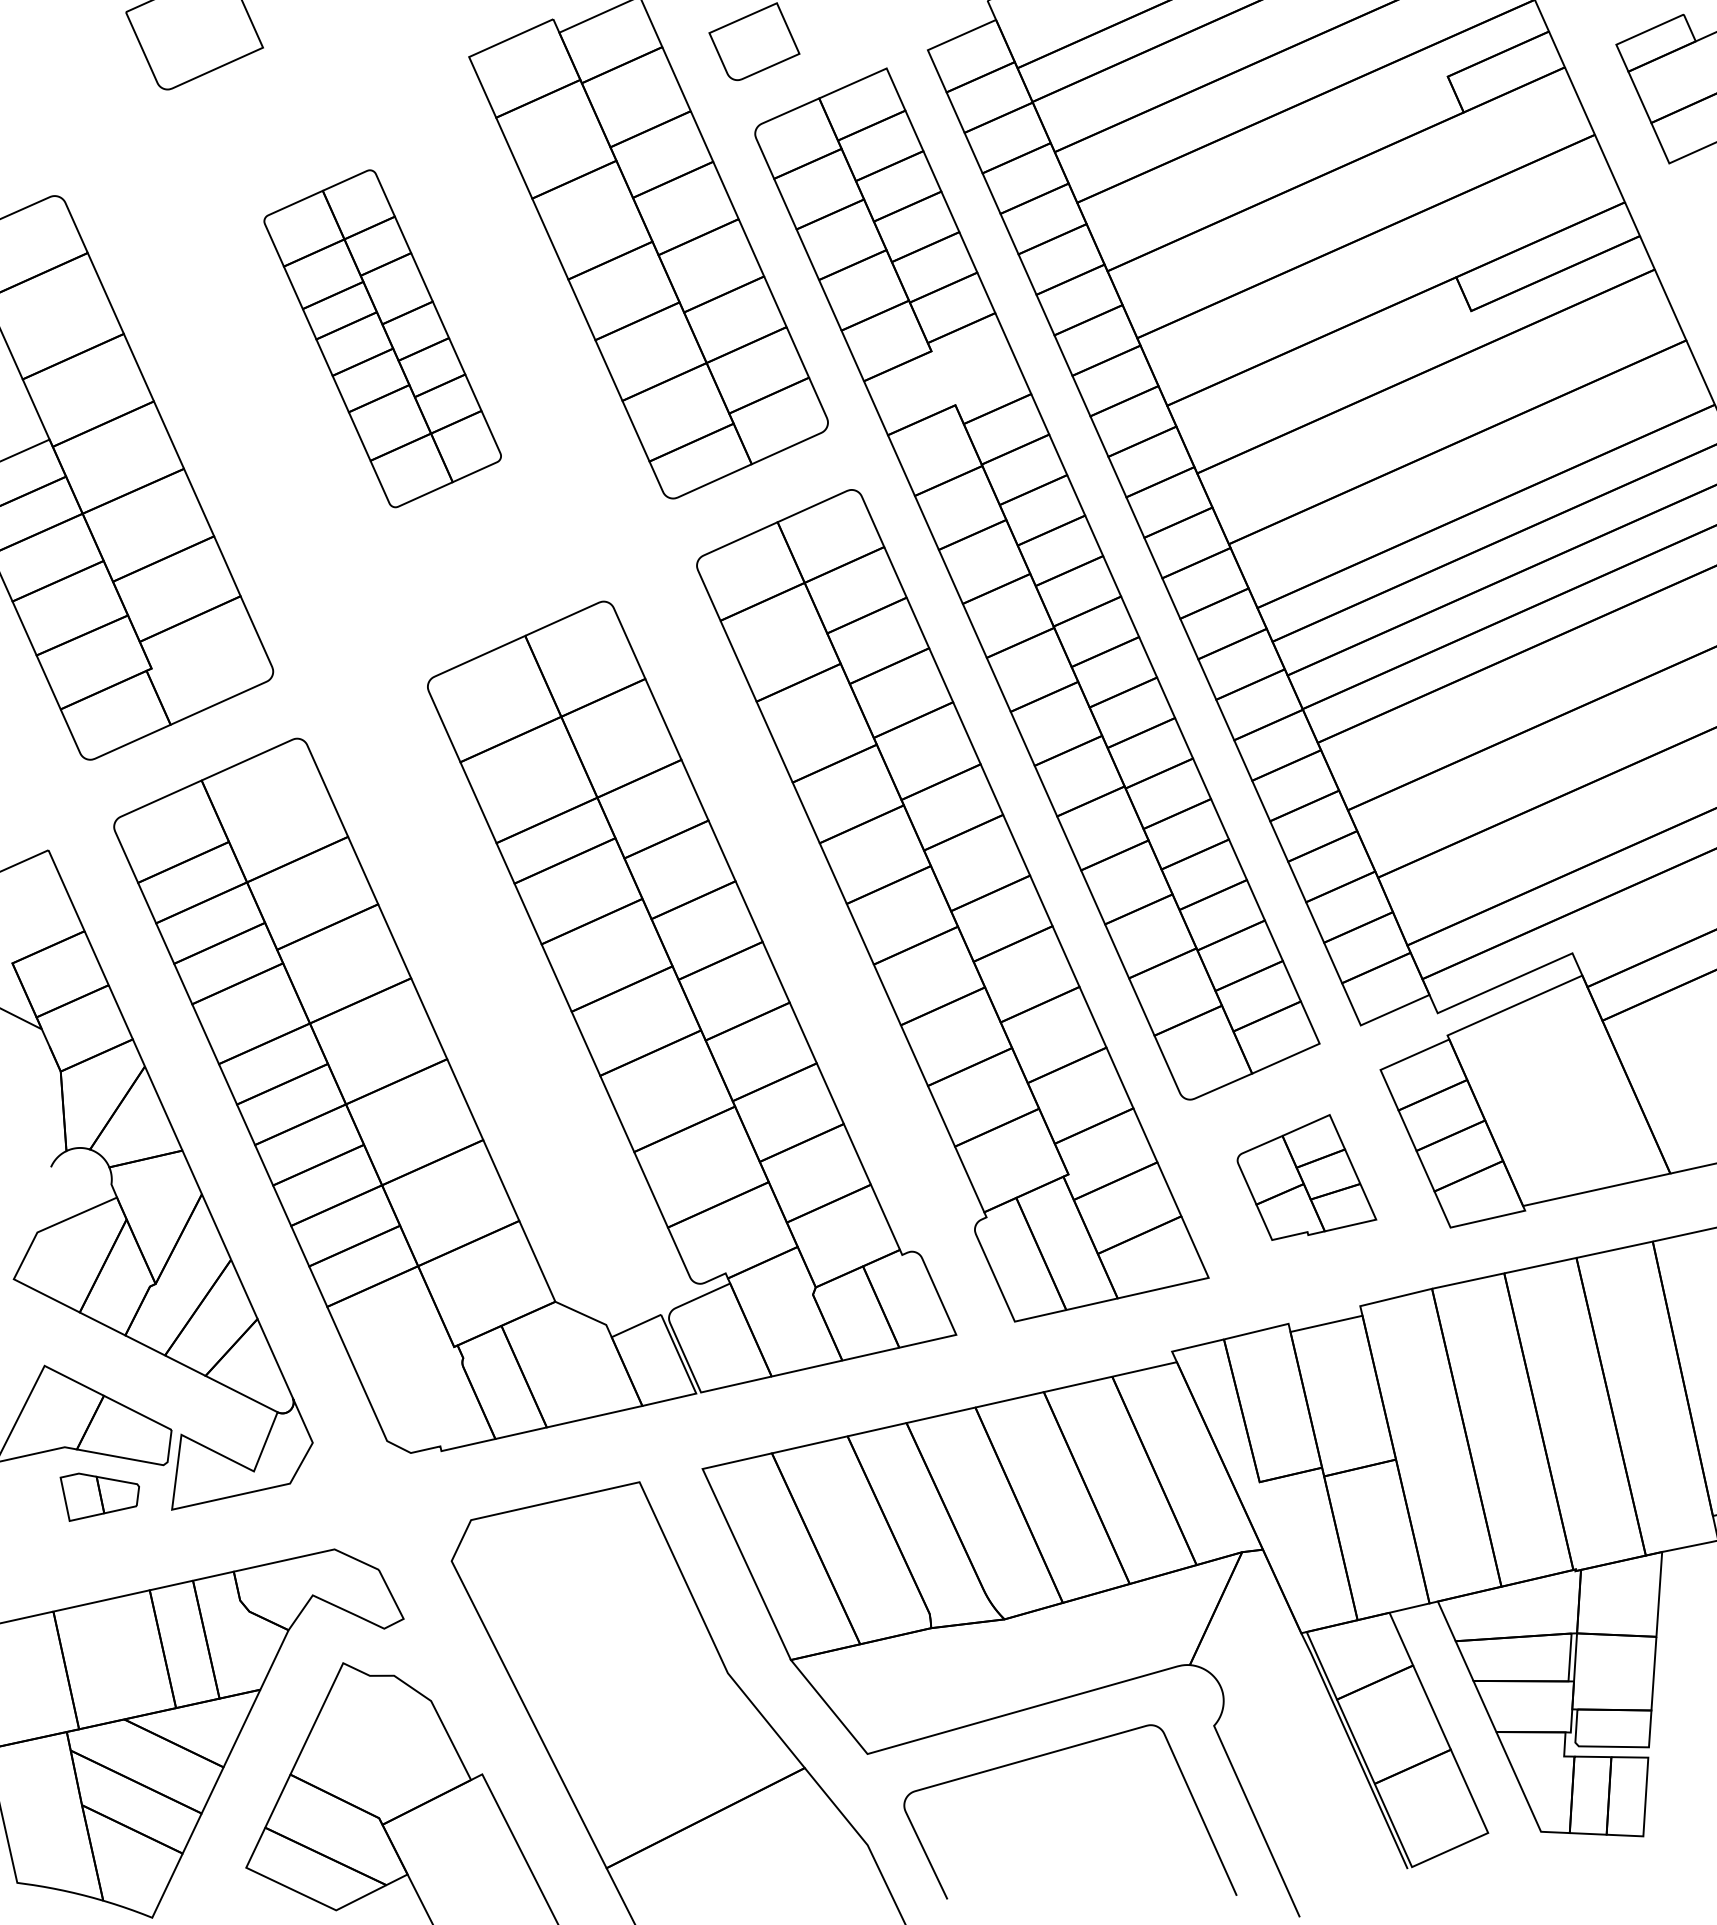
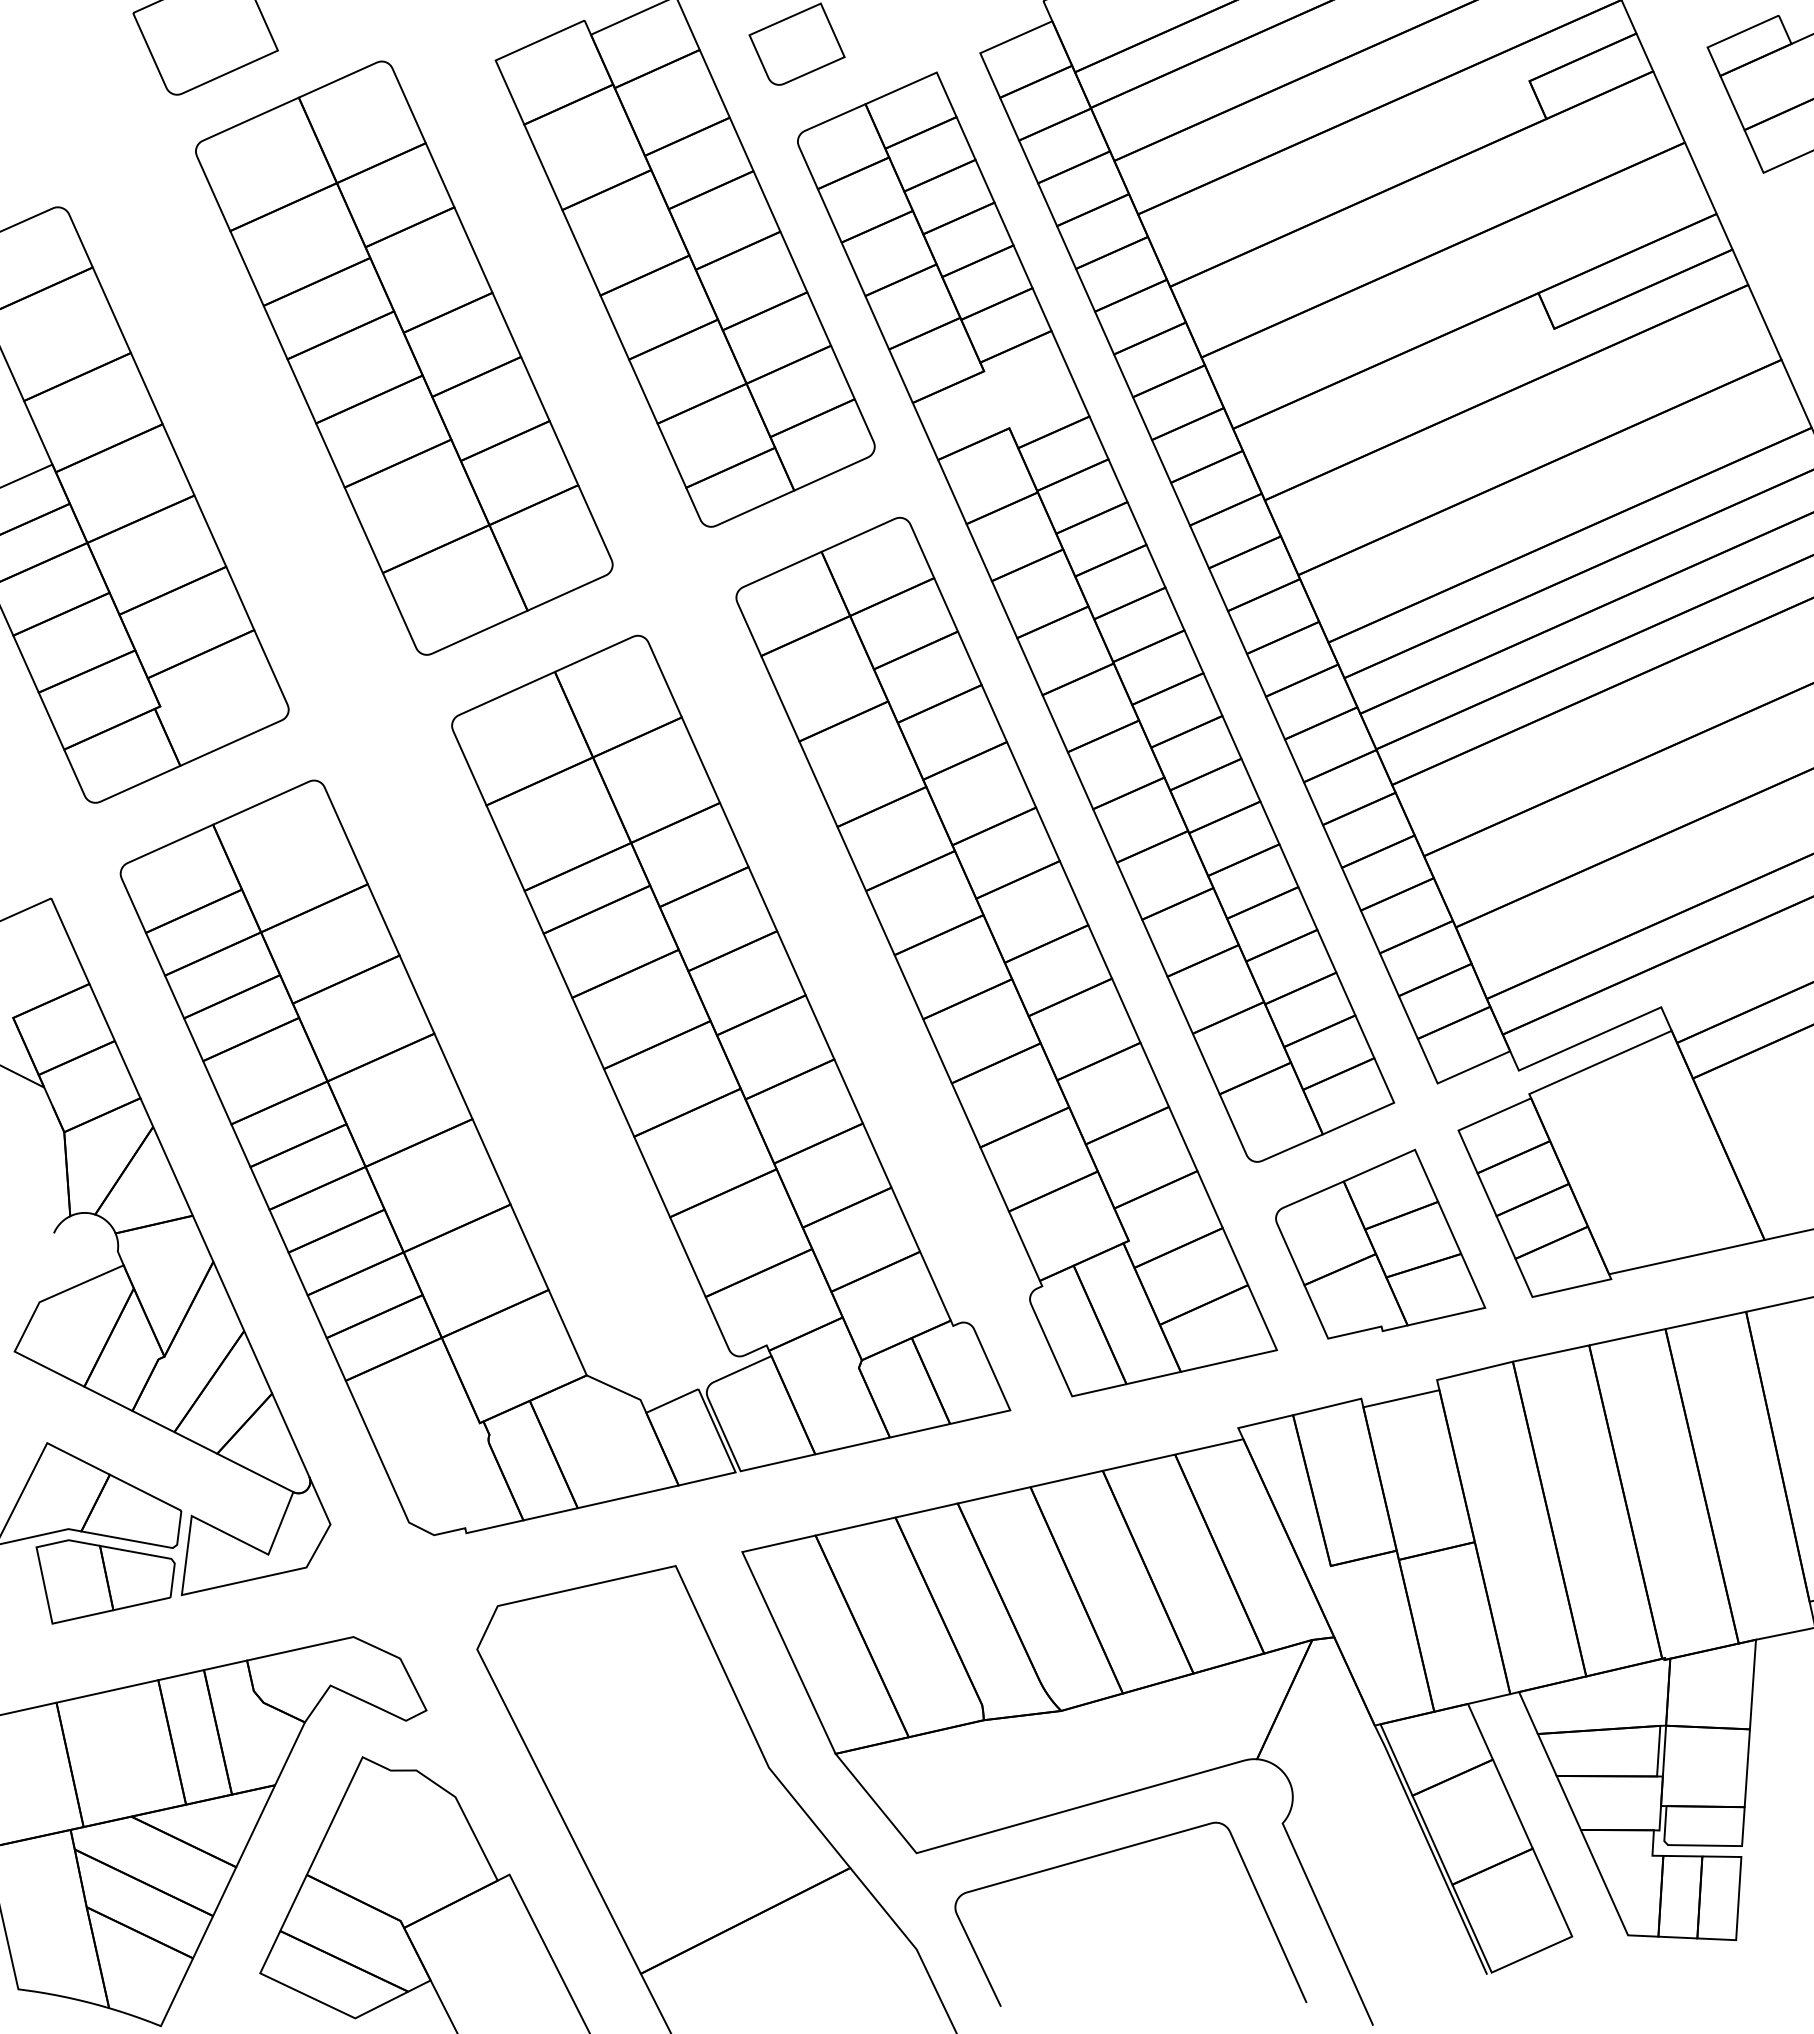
part: (382, 338) -> (404, 357), size x1.67
part: (1306, 1176) -> (1380, 1243), size x1.43
part: (99, 1496) -> (105, 1581), size x1.67

